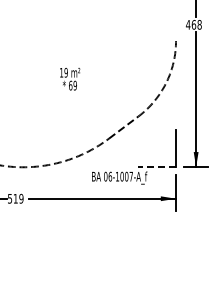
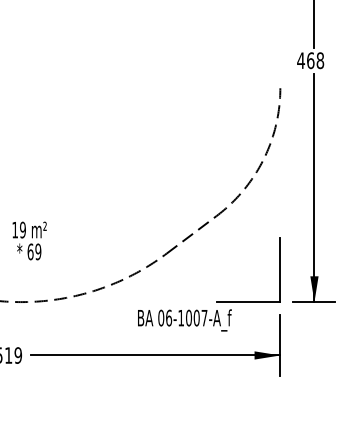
text: (70, 79) -> (30, 241), moved
line: (157, 167) -> (248, 302), dashed -> solid

